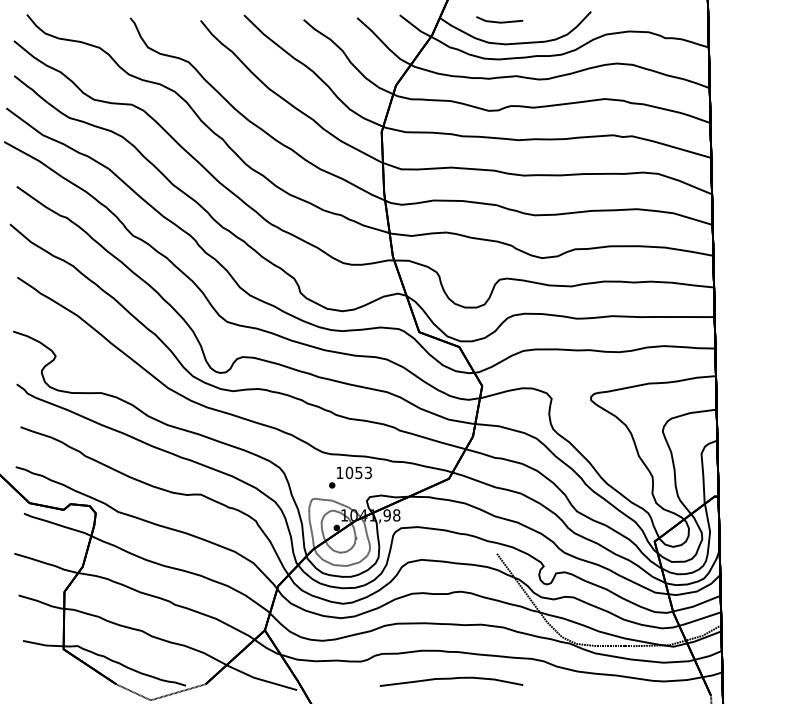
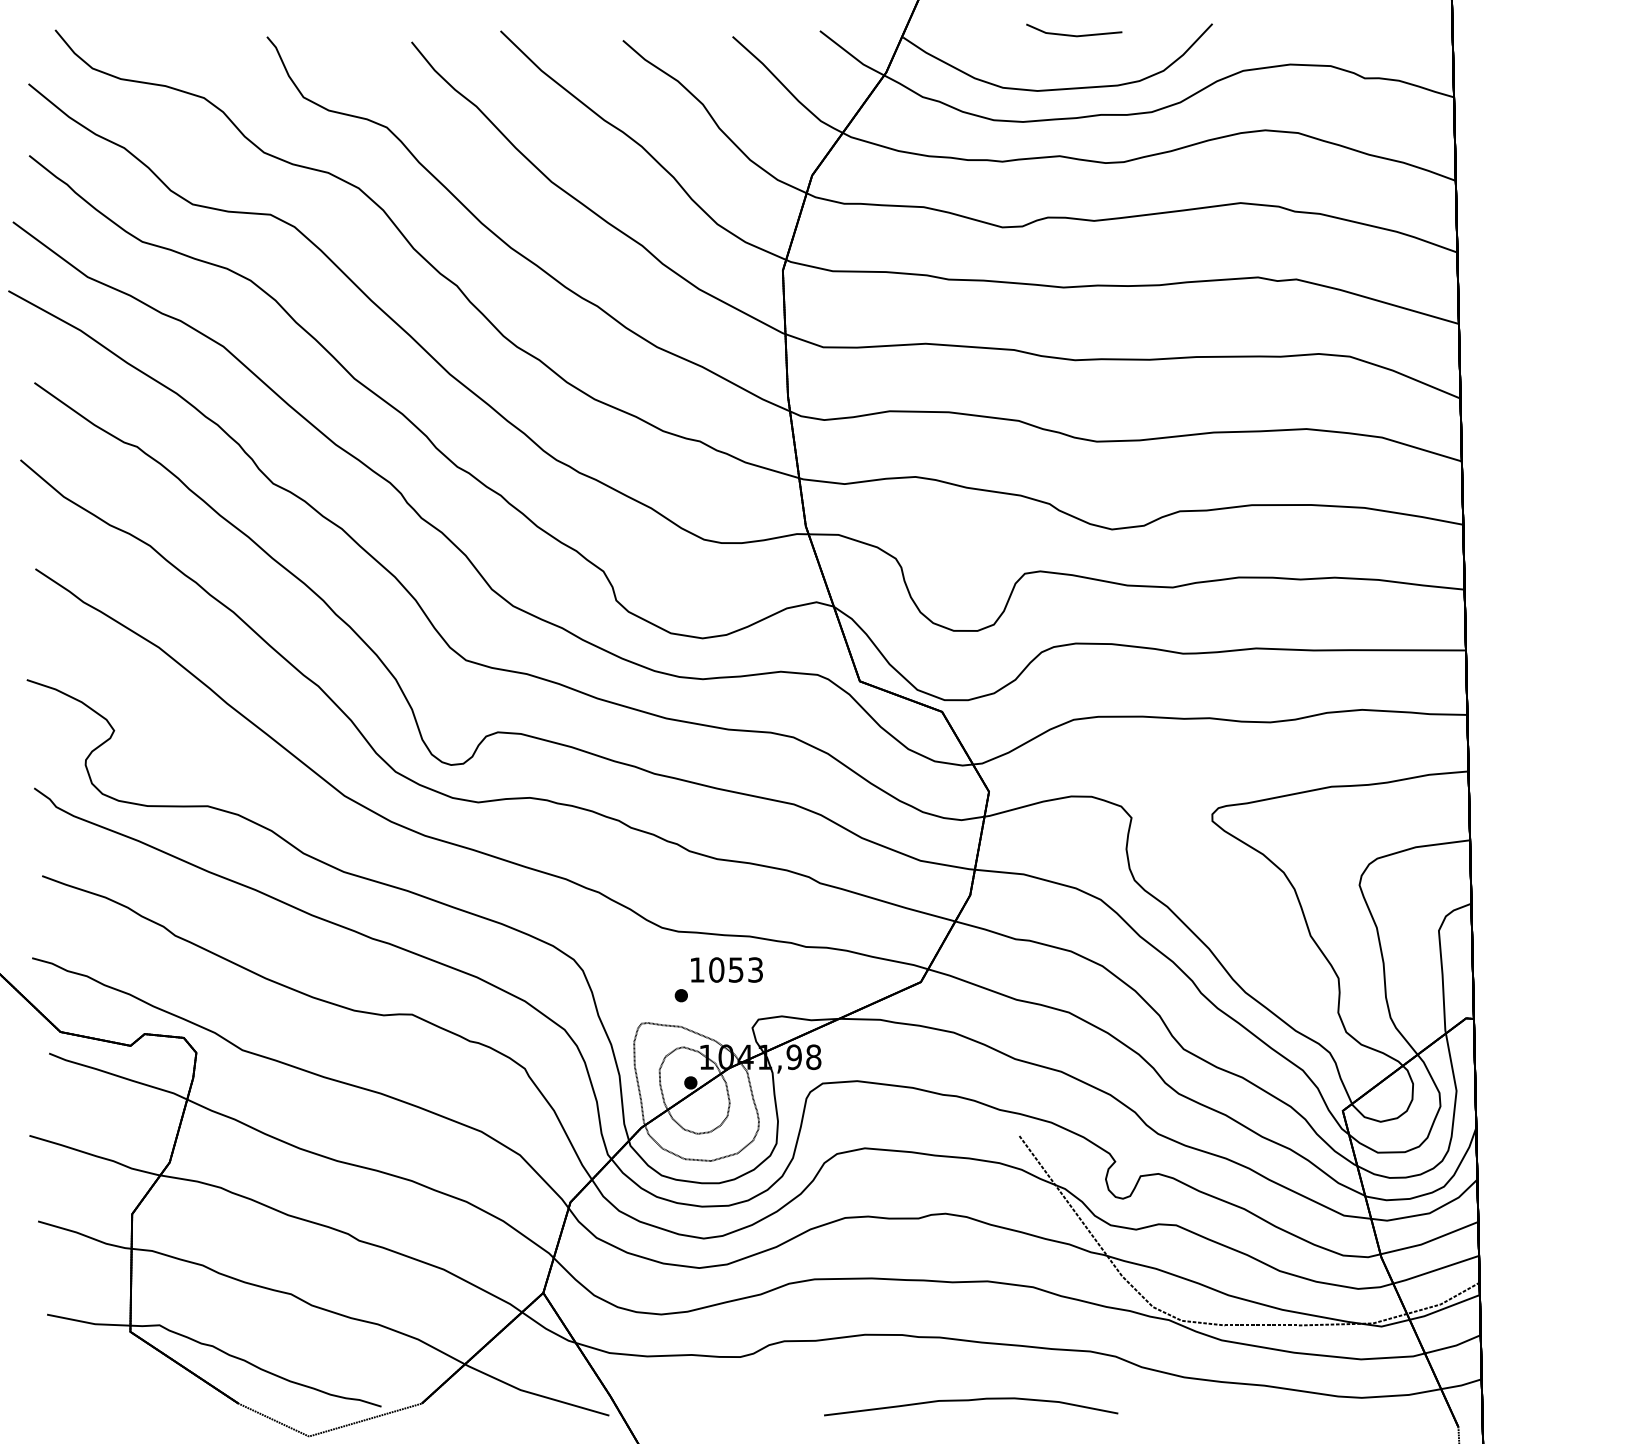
part: (499, 19) -> (1073, 29), moved
curve: (451, 679) -> (971, 1402), moved

